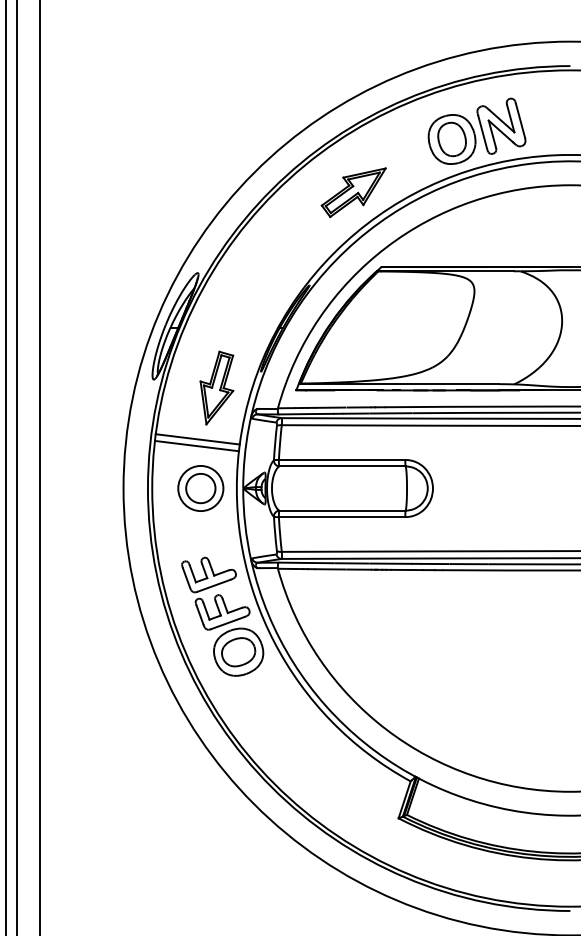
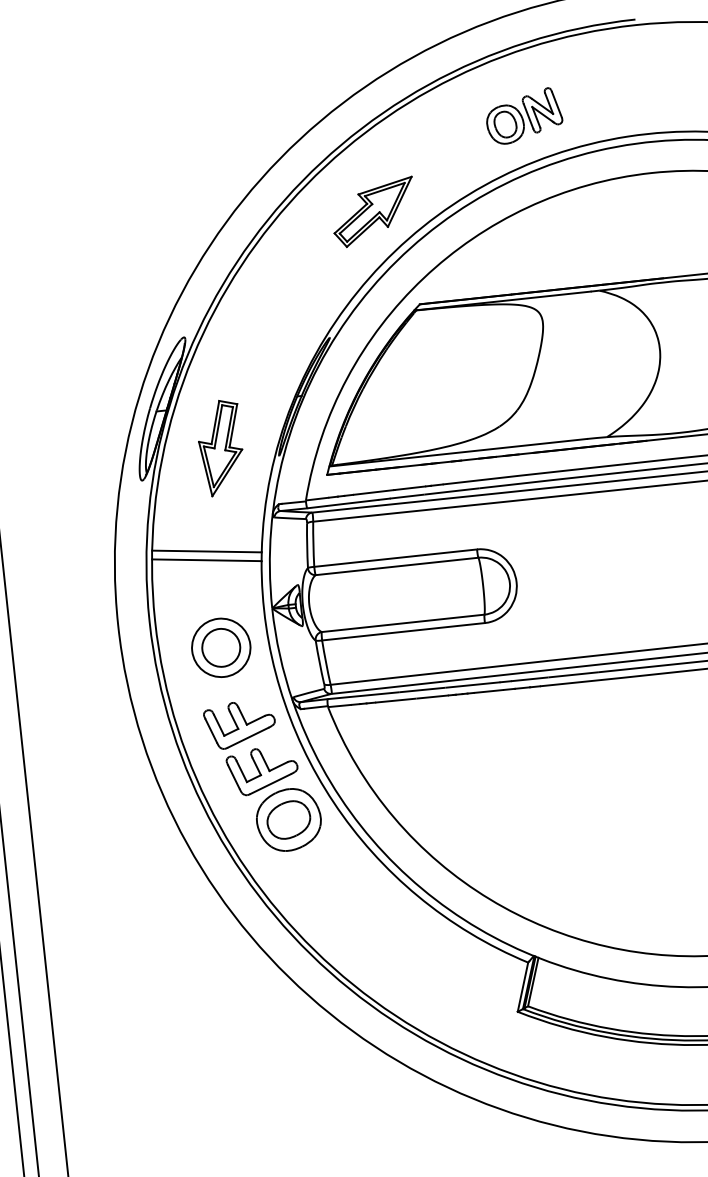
part: (476, 130) -> (523, 115), size x0.6
part: (216, 387) -> (220, 447), moved
part: (200, 488) -> (220, 647), moved

